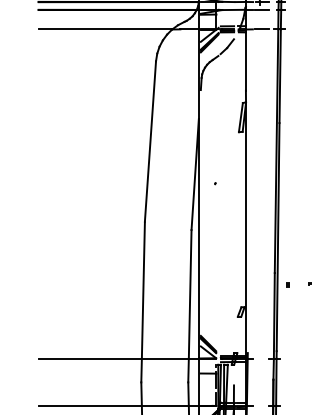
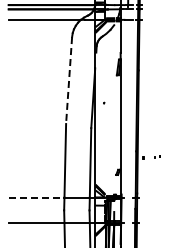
line: (151, 141) -> (69, 80), solid -> dashed
line: (90, 358) -> (36, 197), solid -> dashed

